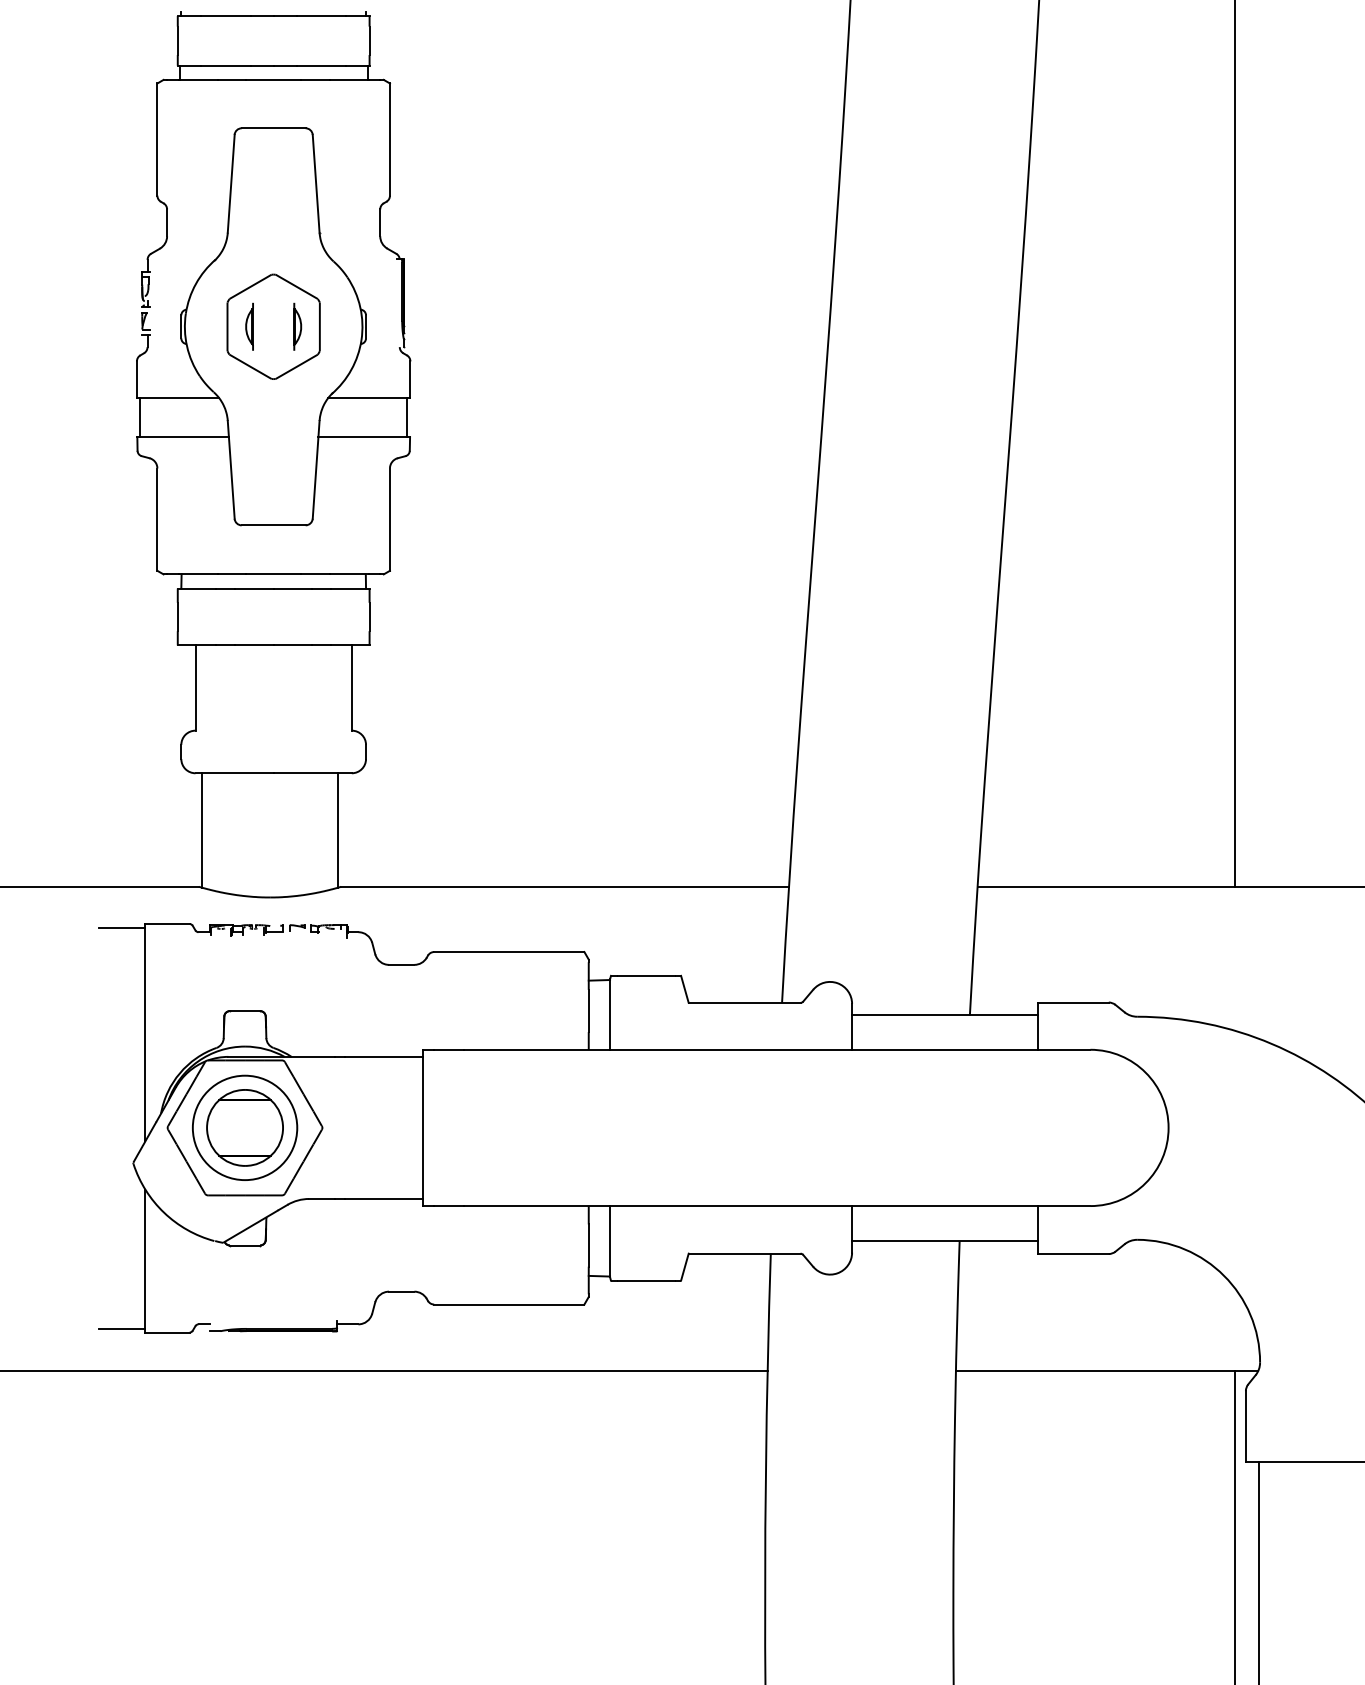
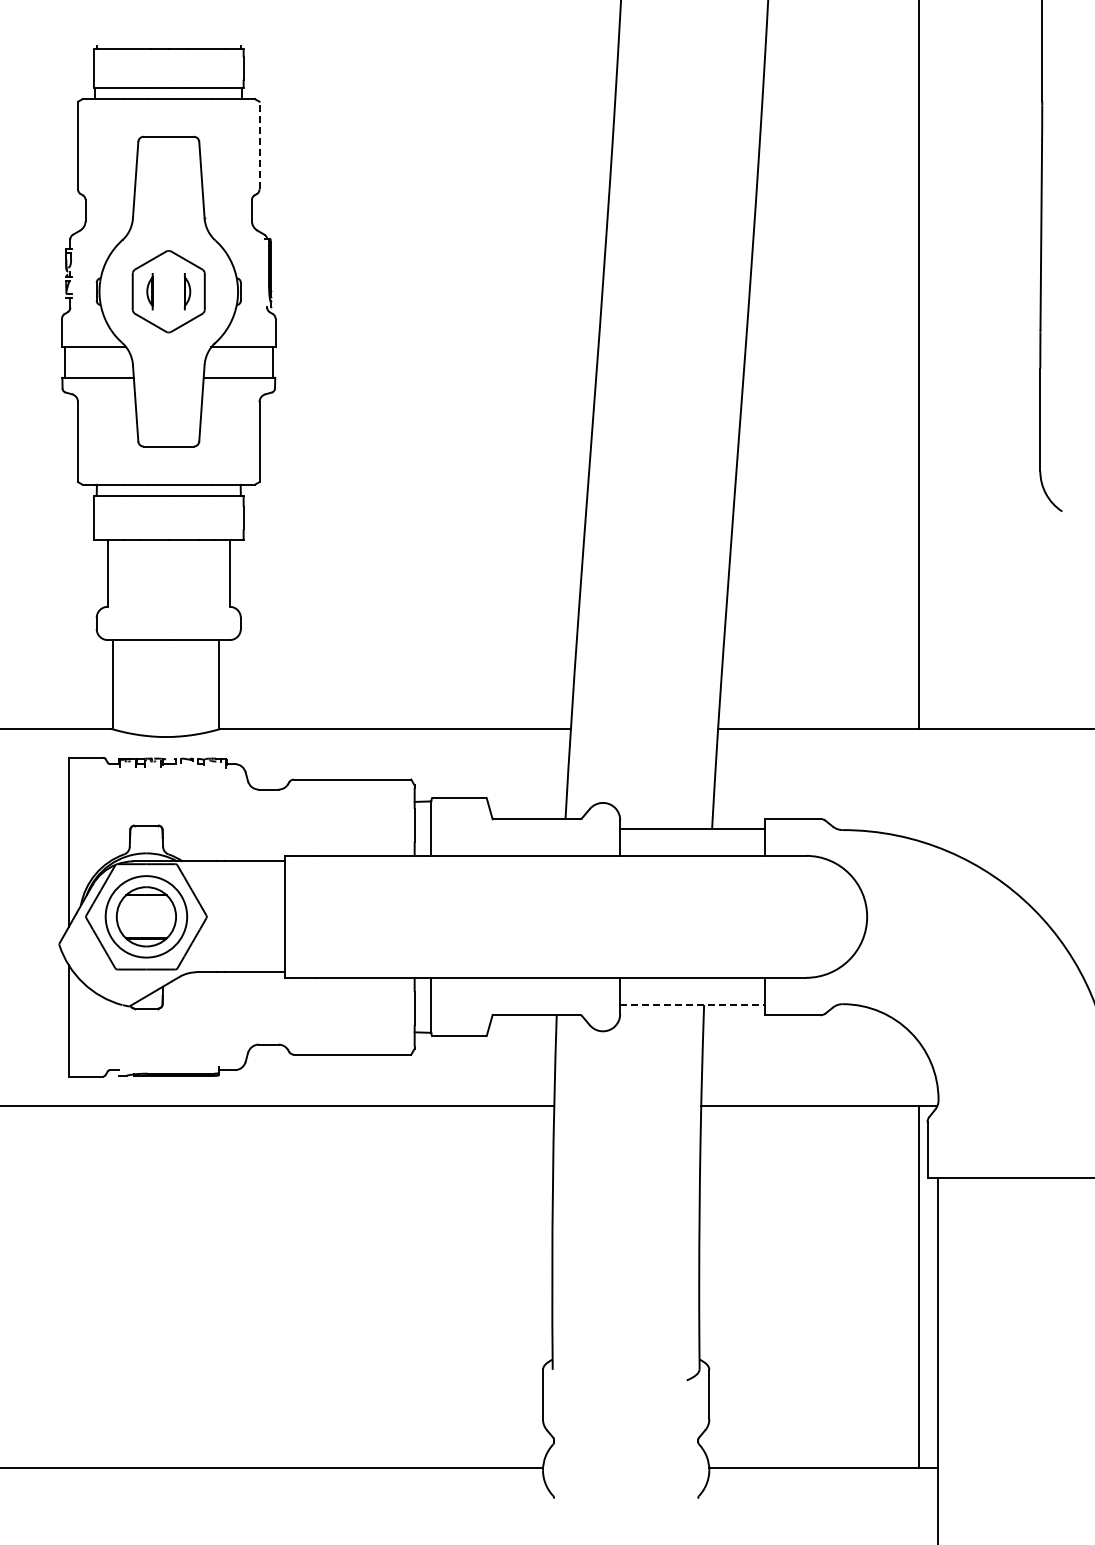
line: (389, 139) -> (259, 145), solid -> dashed
line: (122, 927) -> (50, 760), removed
line: (946, 1241) -> (693, 1005), solid -> dashed
line: (122, 1328) -> (50, 1073), removed

